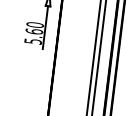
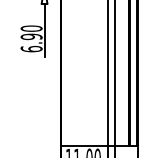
text: (33, 36) -> (31, 42), 5.60 -> 6.90

